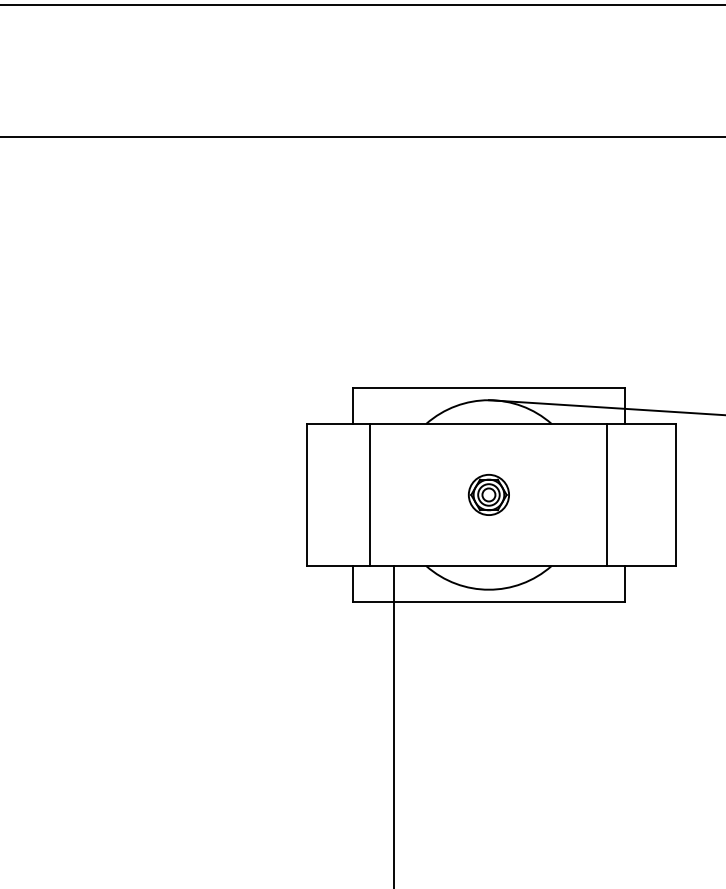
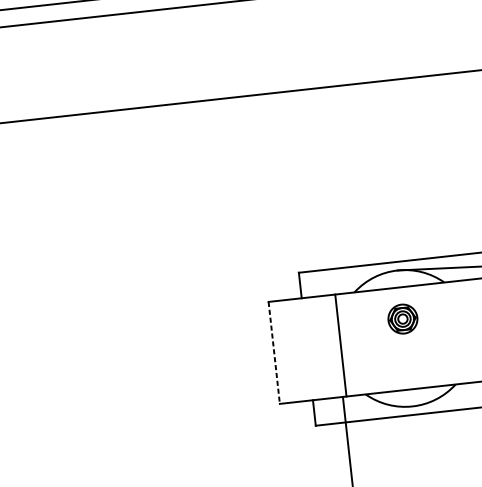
line: (370, 494) -> (340, 345), moved
part: (488, 494) -> (402, 318), moved
line: (306, 495) -> (274, 353), solid -> dashed

